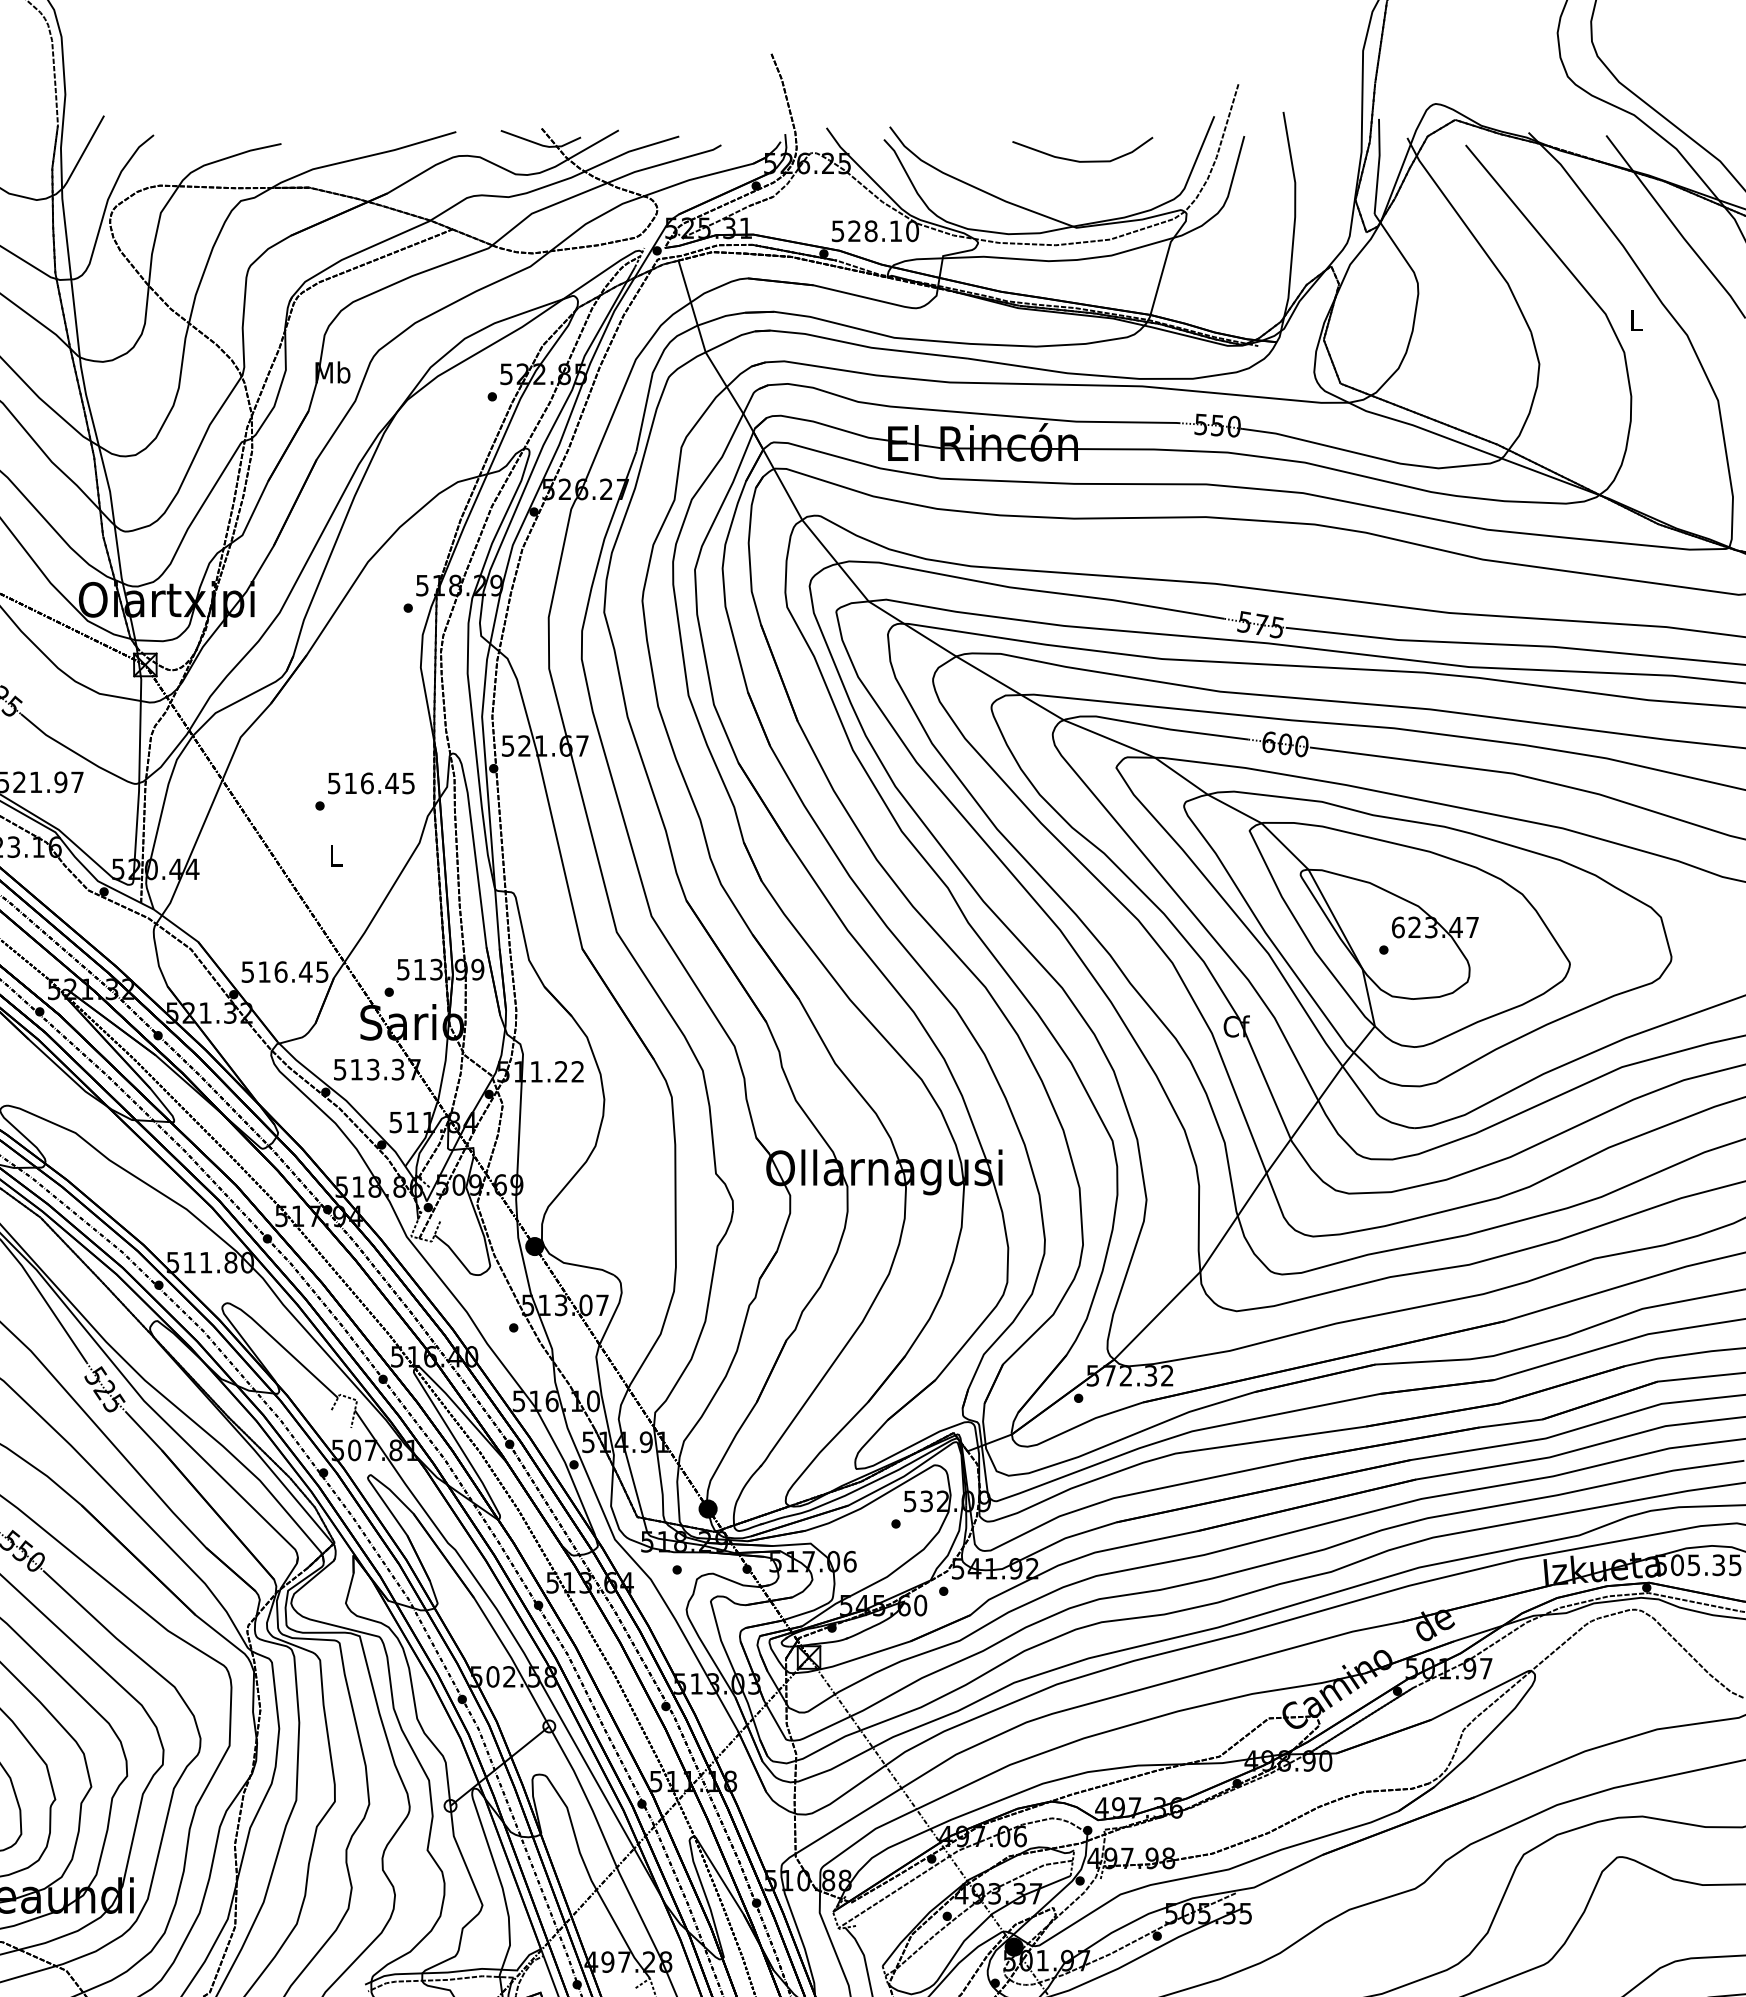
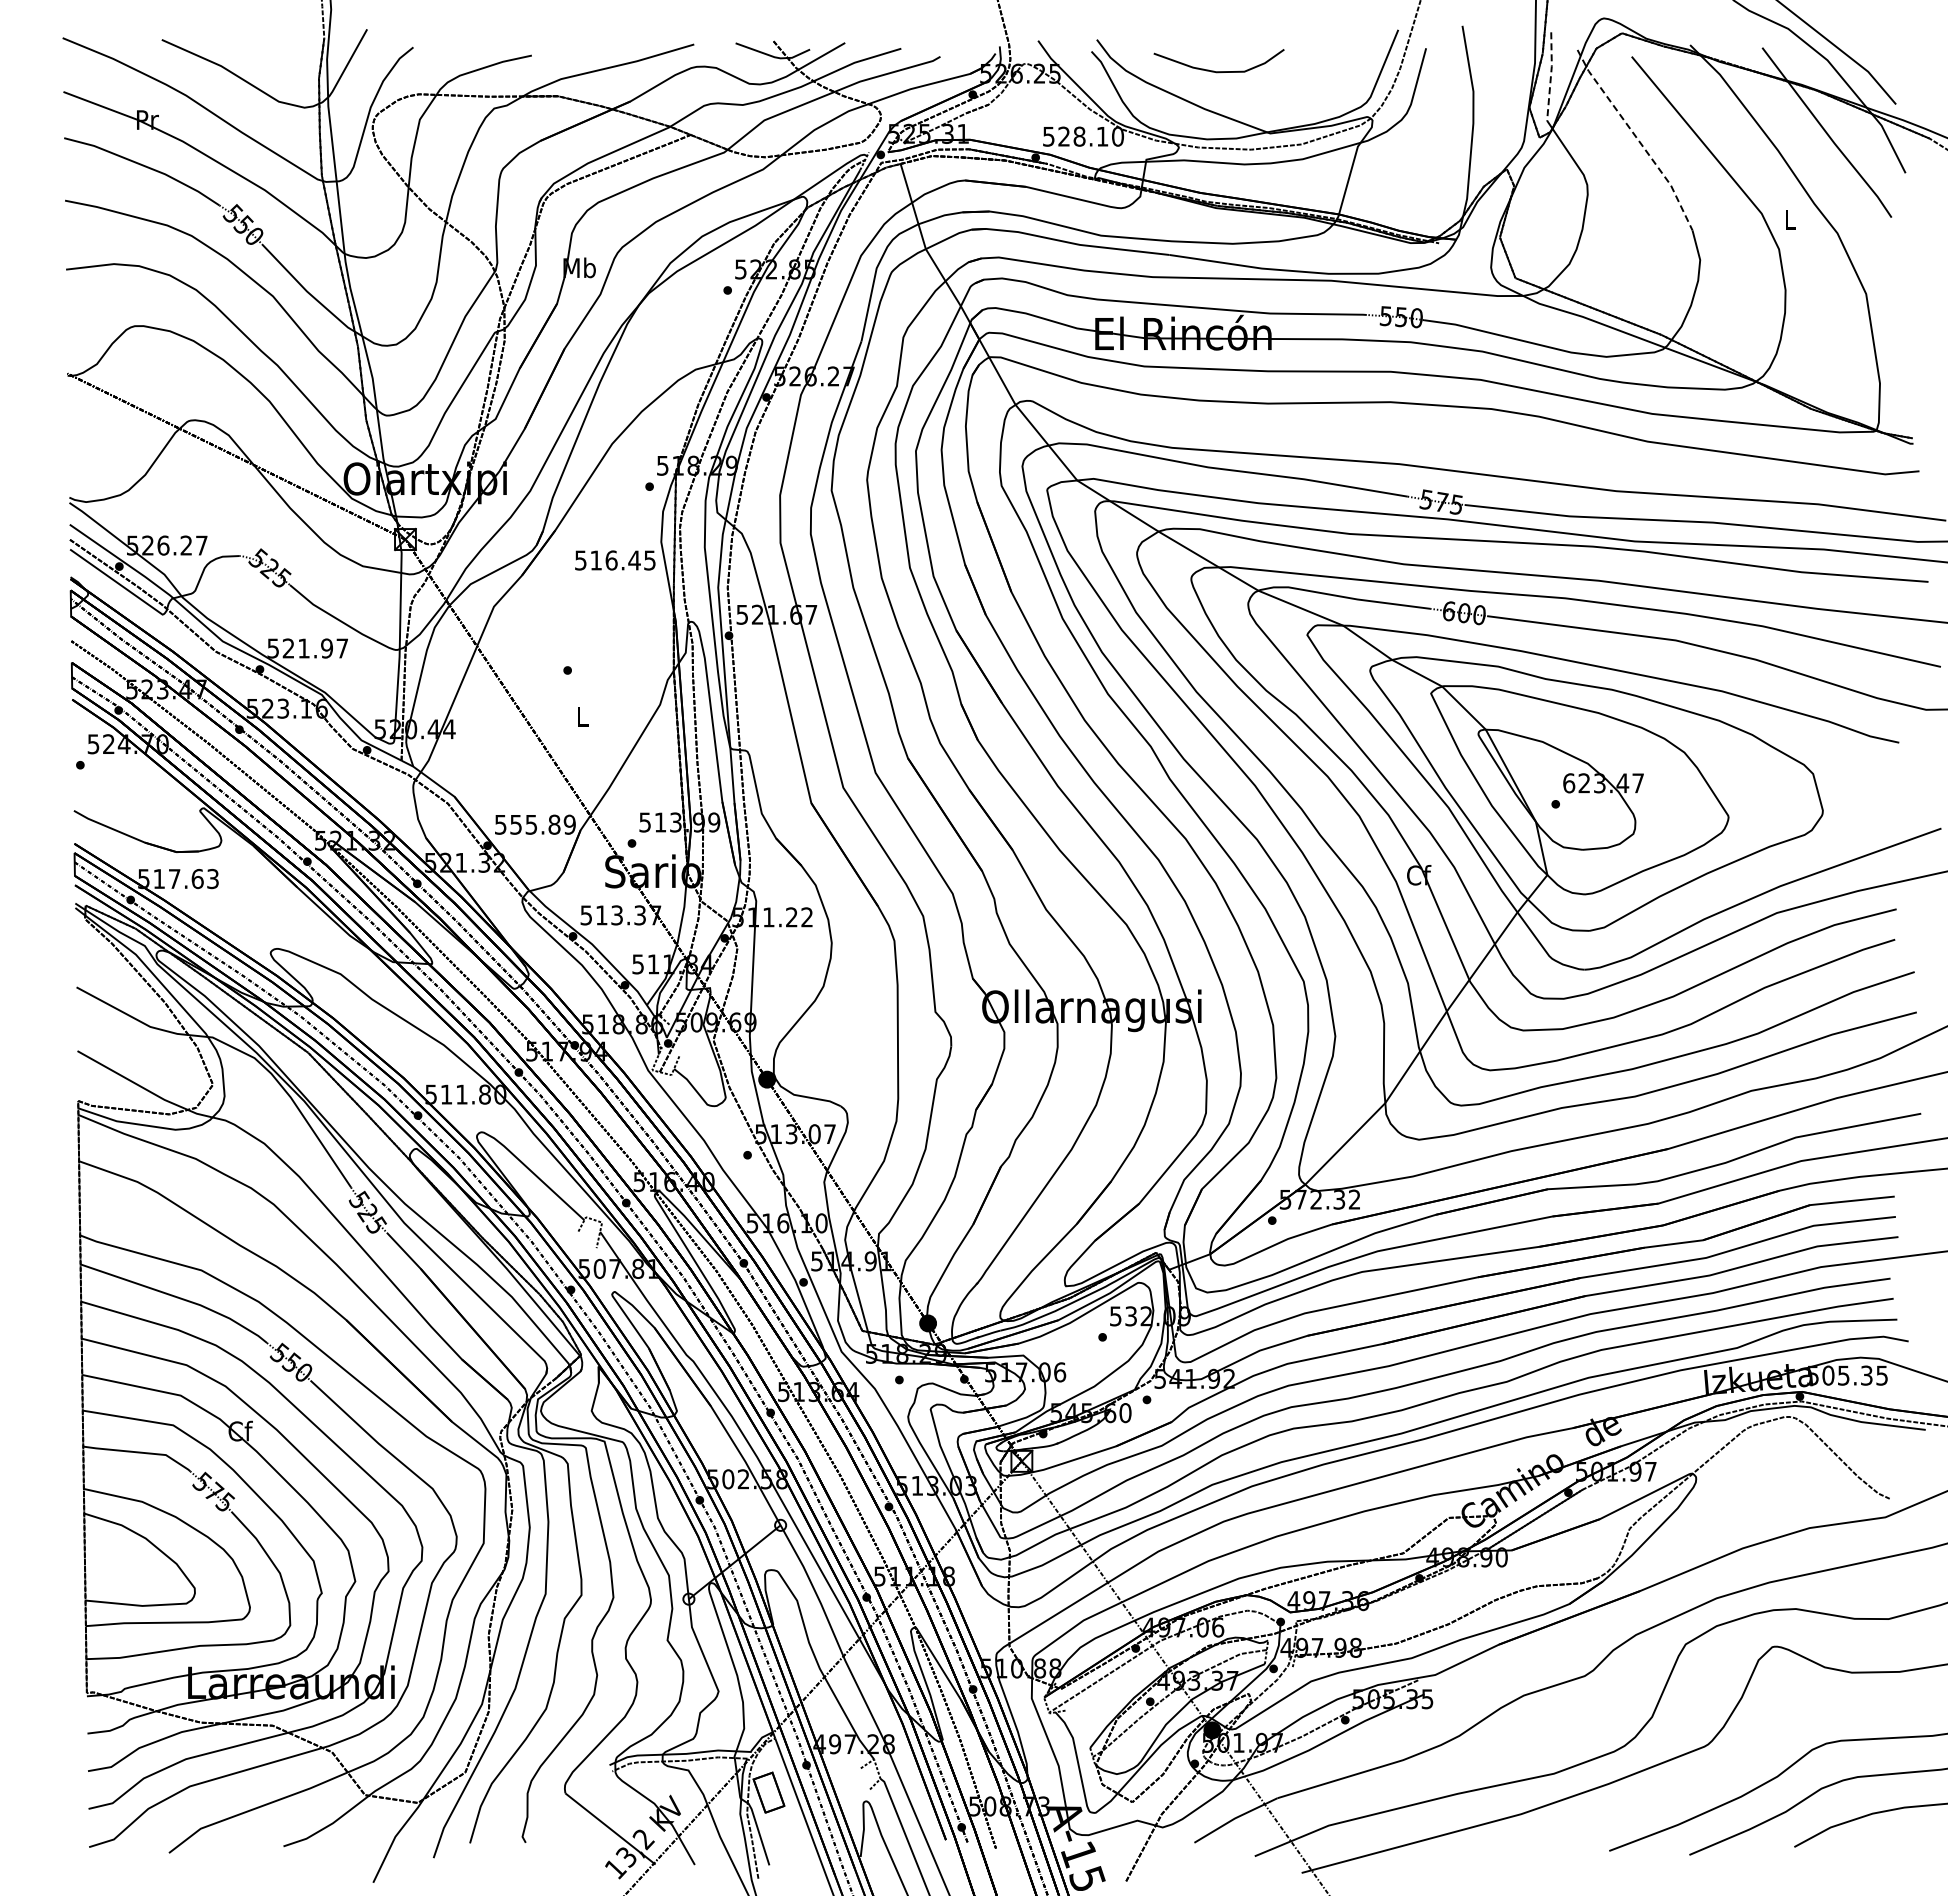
curve: (1082, 161) -> (1218, 71), moved
line: (1378, 166) -> (1550, 76), solid -> dashed
line: (1471, 234) -> (1637, 139), solid -> dashed
text: (371, 783) -> (615, 560), moved
text: (292, 971) -> (542, 824), 516.45 -> 555.89

